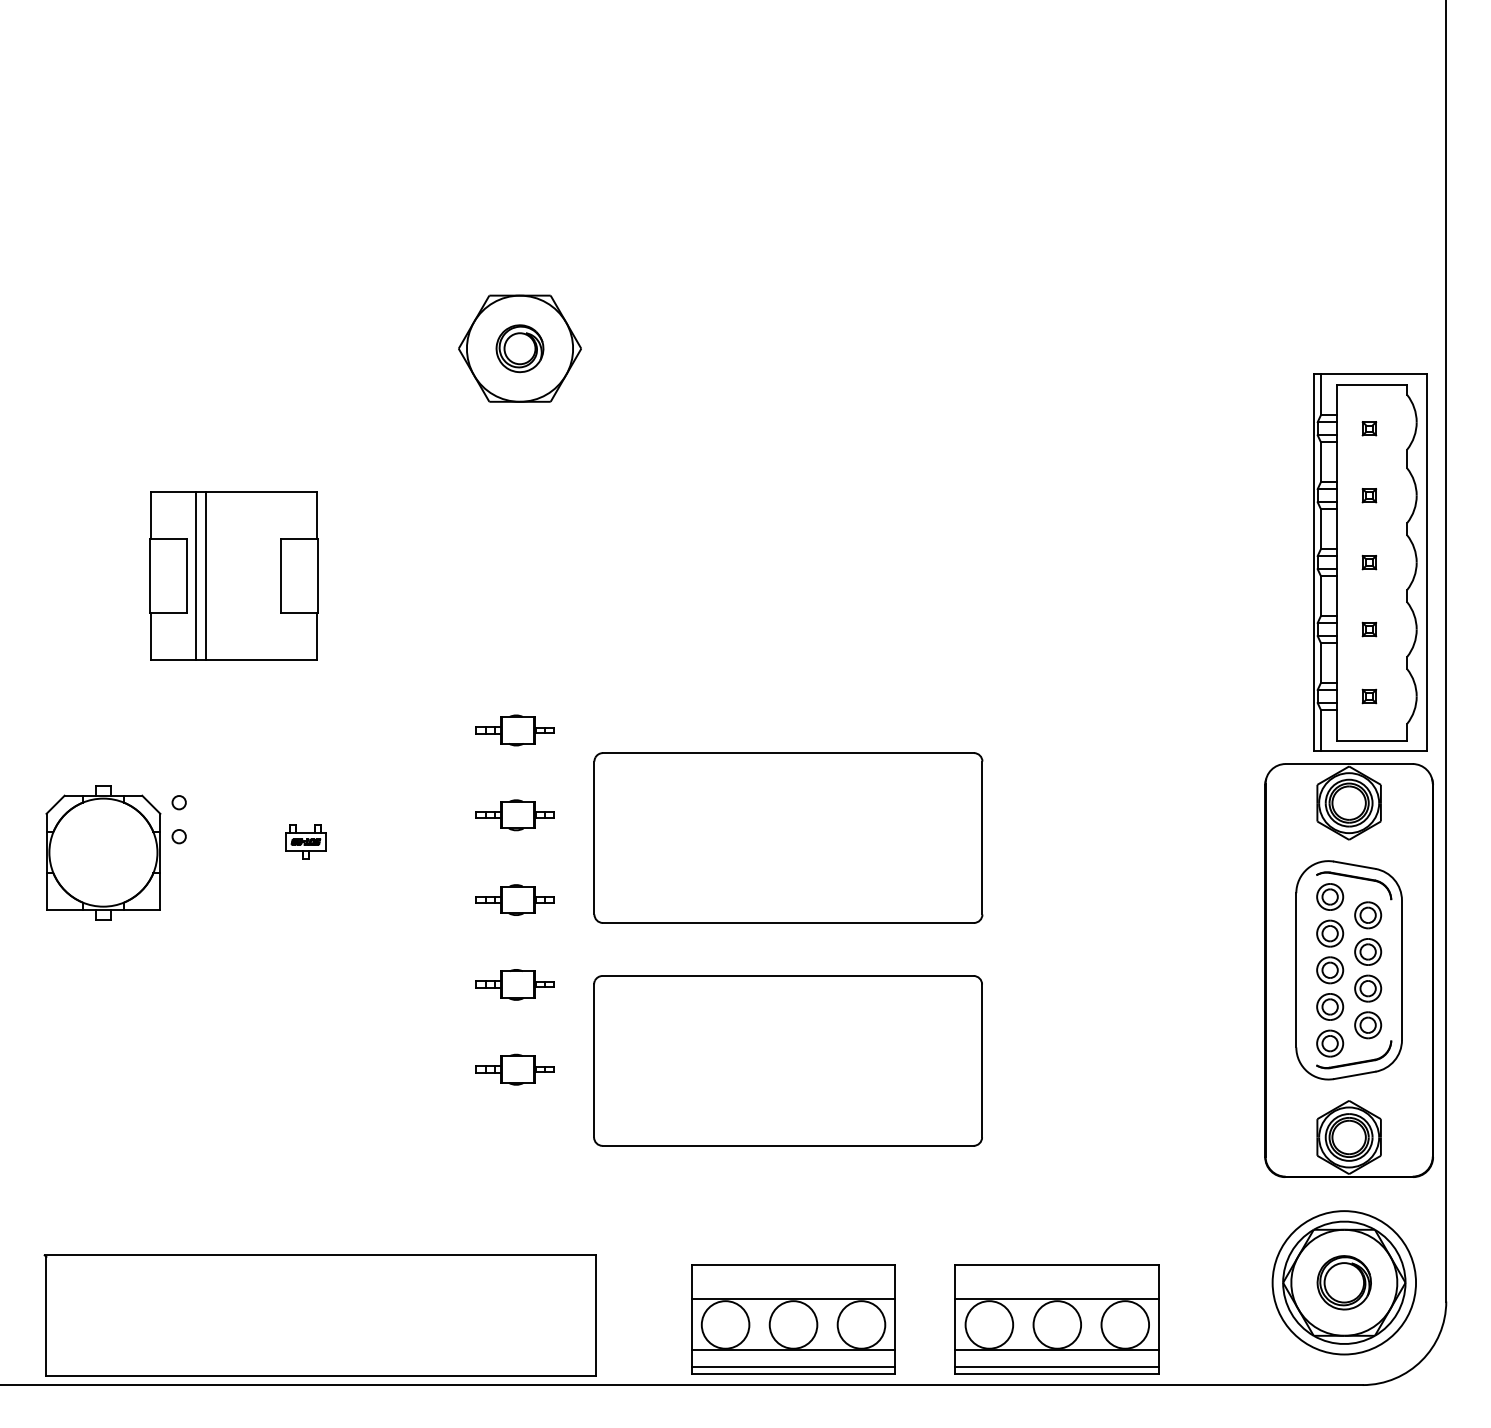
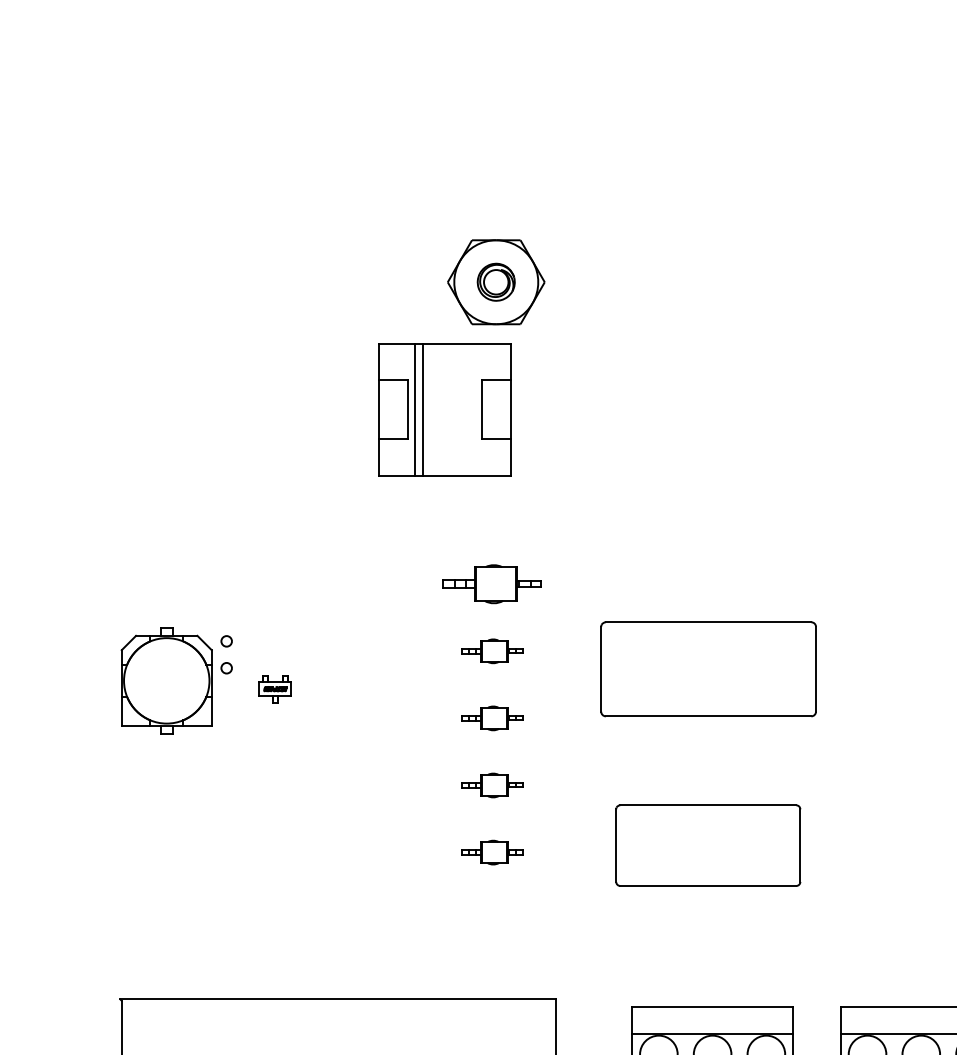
part: (233, 575) -> (444, 409), moved
part: (514, 730) -> (491, 584), size x1.6
part: (788, 837) -> (708, 668), size x0.7
part: (305, 841) -> (275, 688), moved
part: (787, 1060) -> (707, 845), size x0.6

